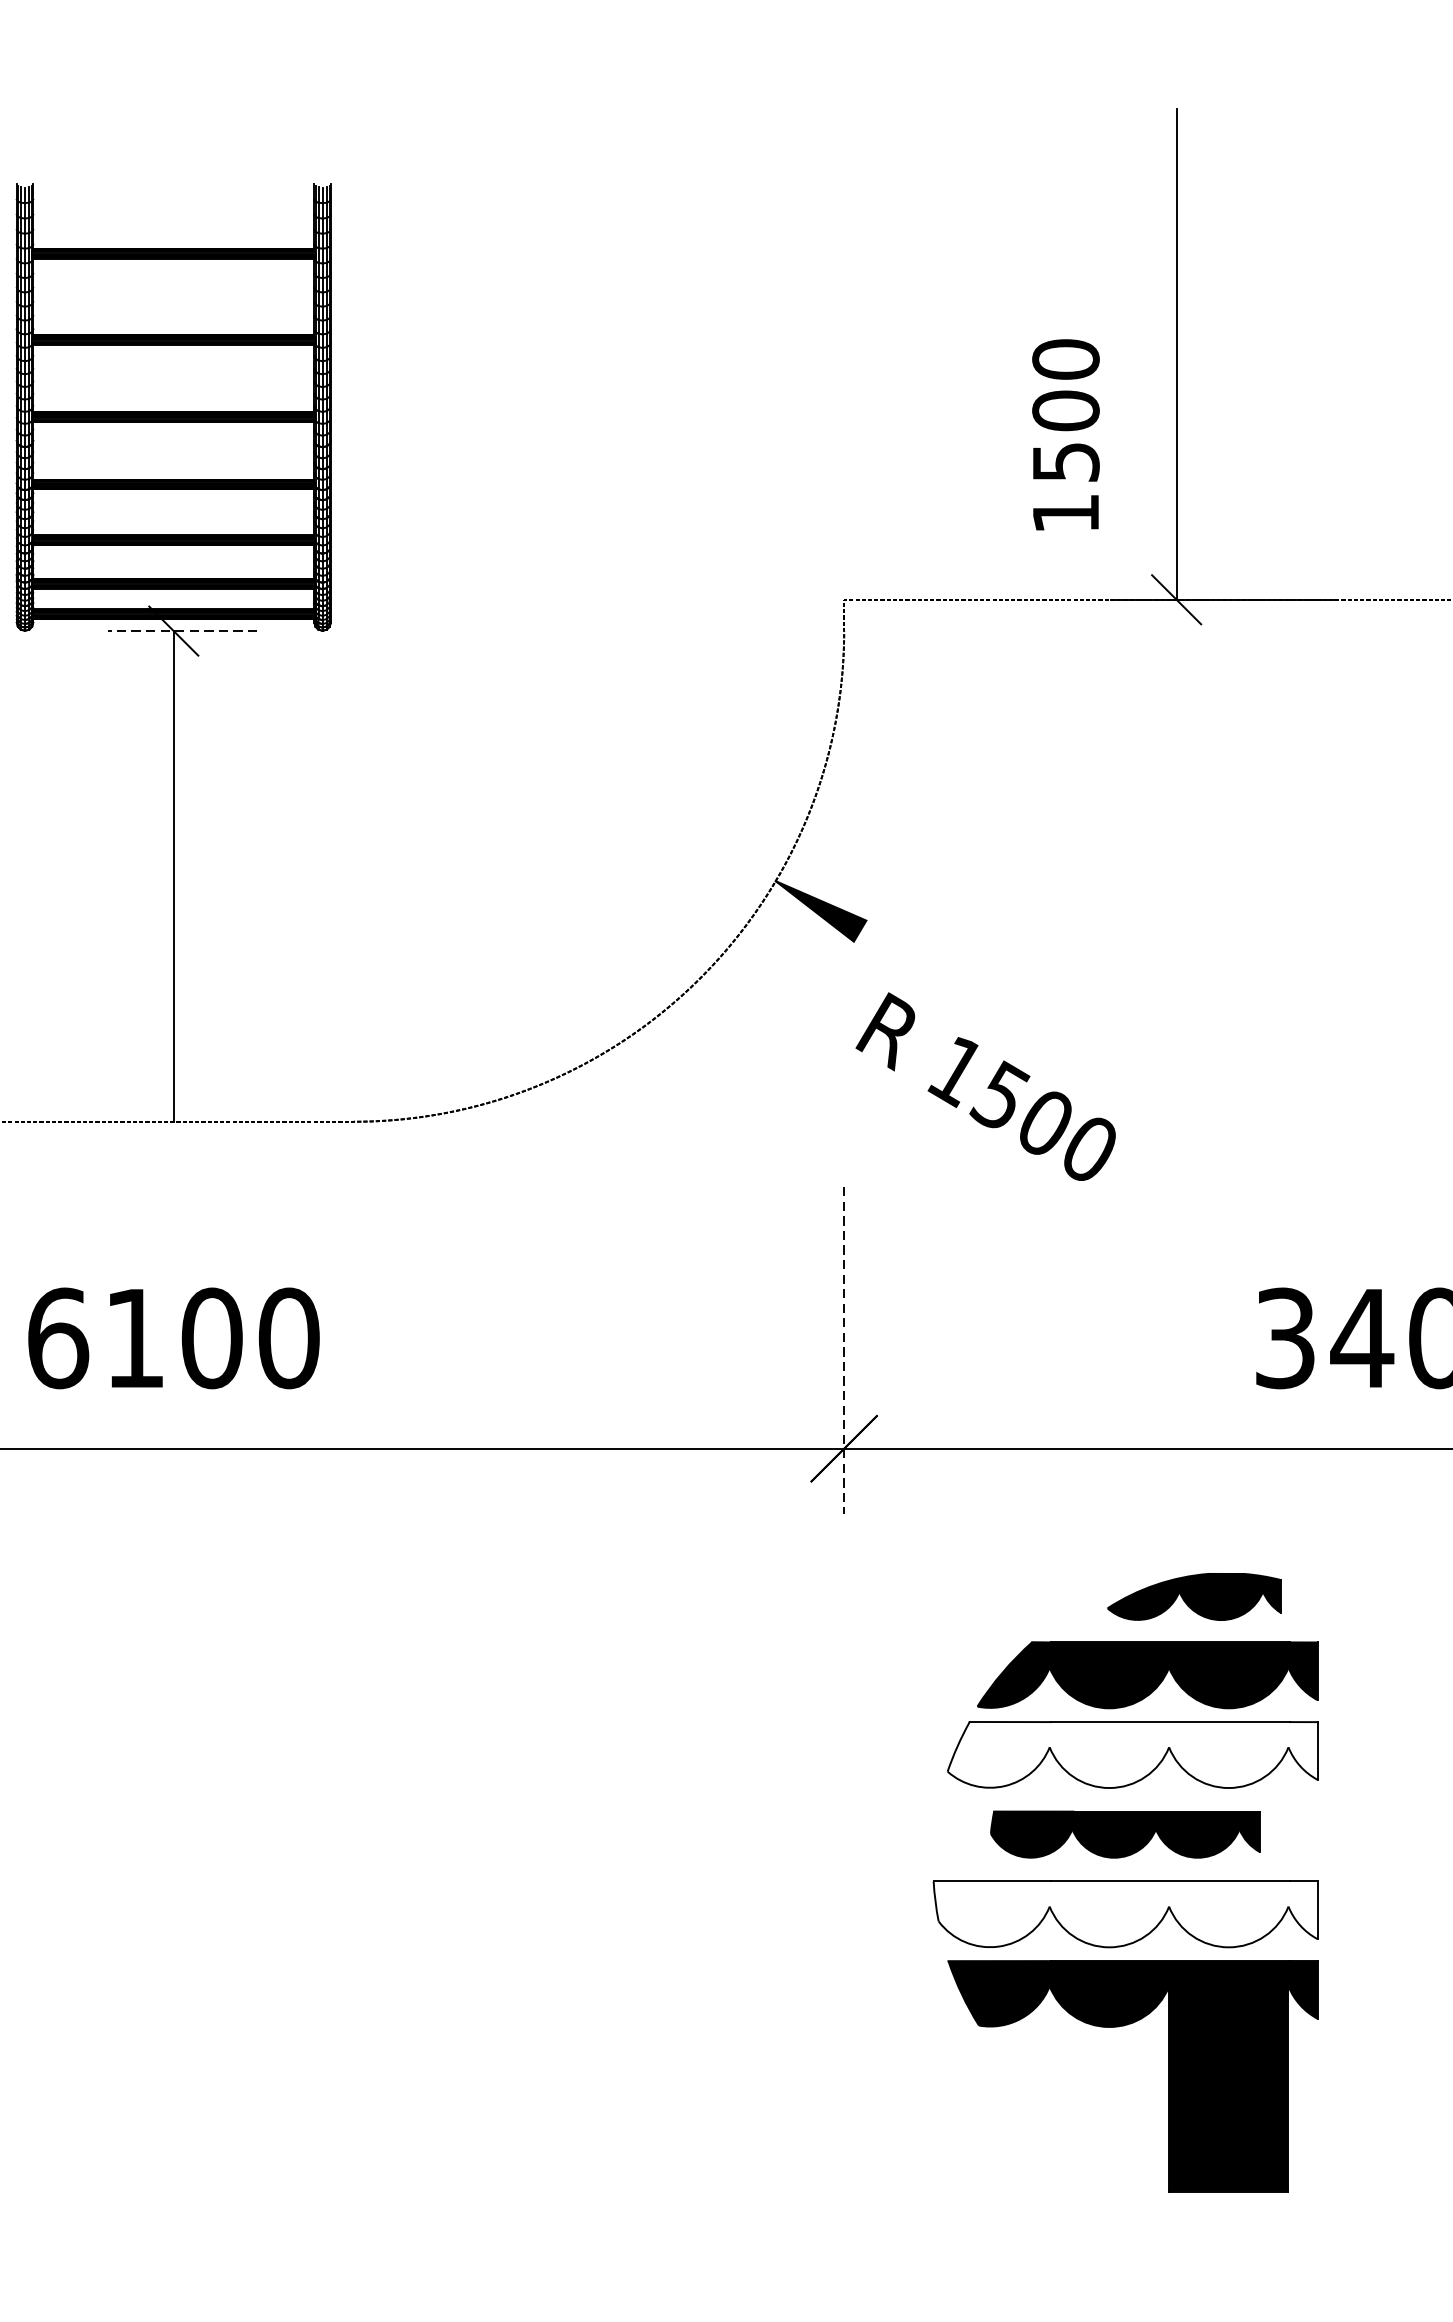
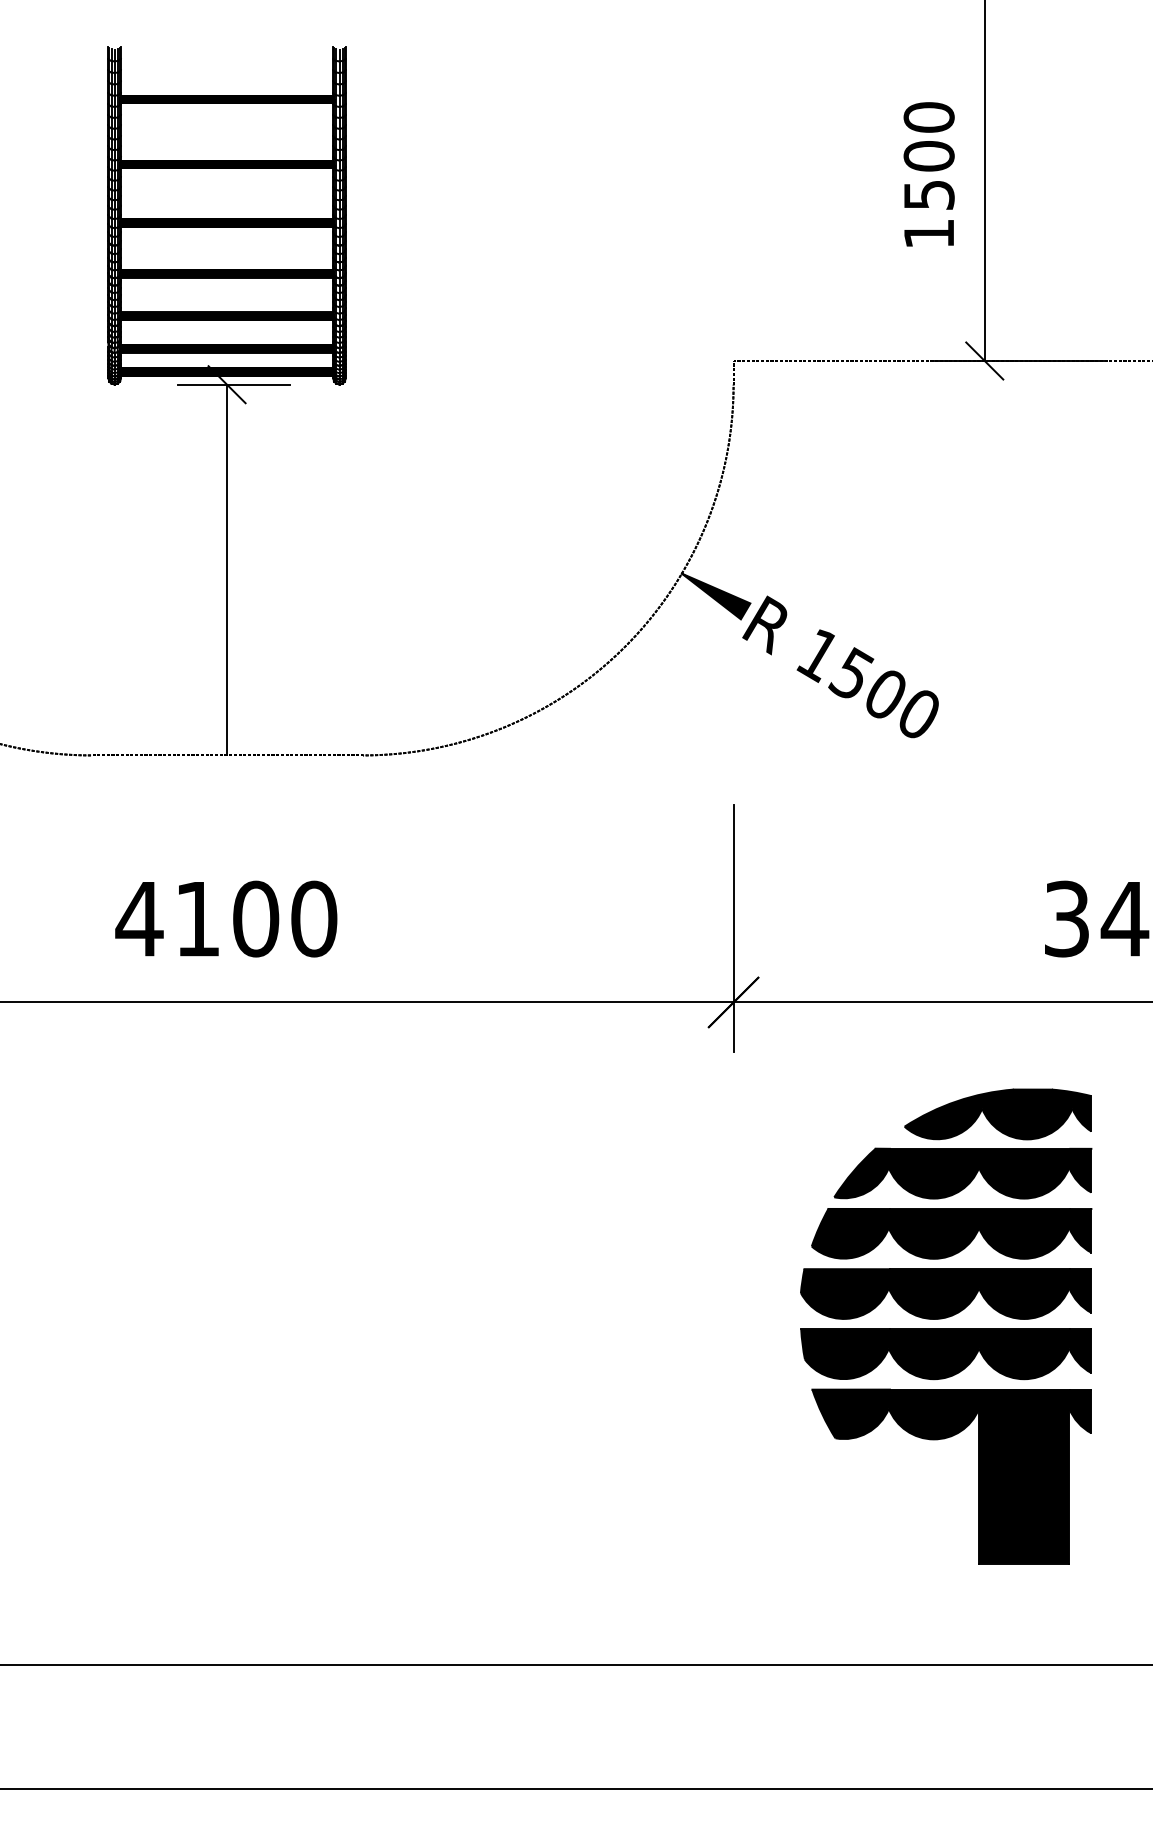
text: (1065, 434) -> (928, 174), moved
line: (182, 630) -> (233, 384), dashed -> solid
text: (985, 1086) -> (840, 666), moved
text: (57, 1337) -> (139, 918), 6100 -> 4100
line: (844, 1350) -> (733, 928), dashed -> solid
part: (1193, 1597) -> (997, 1114), size x1.43
fill: (1132, 1754) -> (951, 1233), added
part: (1124, 1833) -> (945, 1293), size x1.43
fill: (1125, 1914) -> (946, 1354), added

